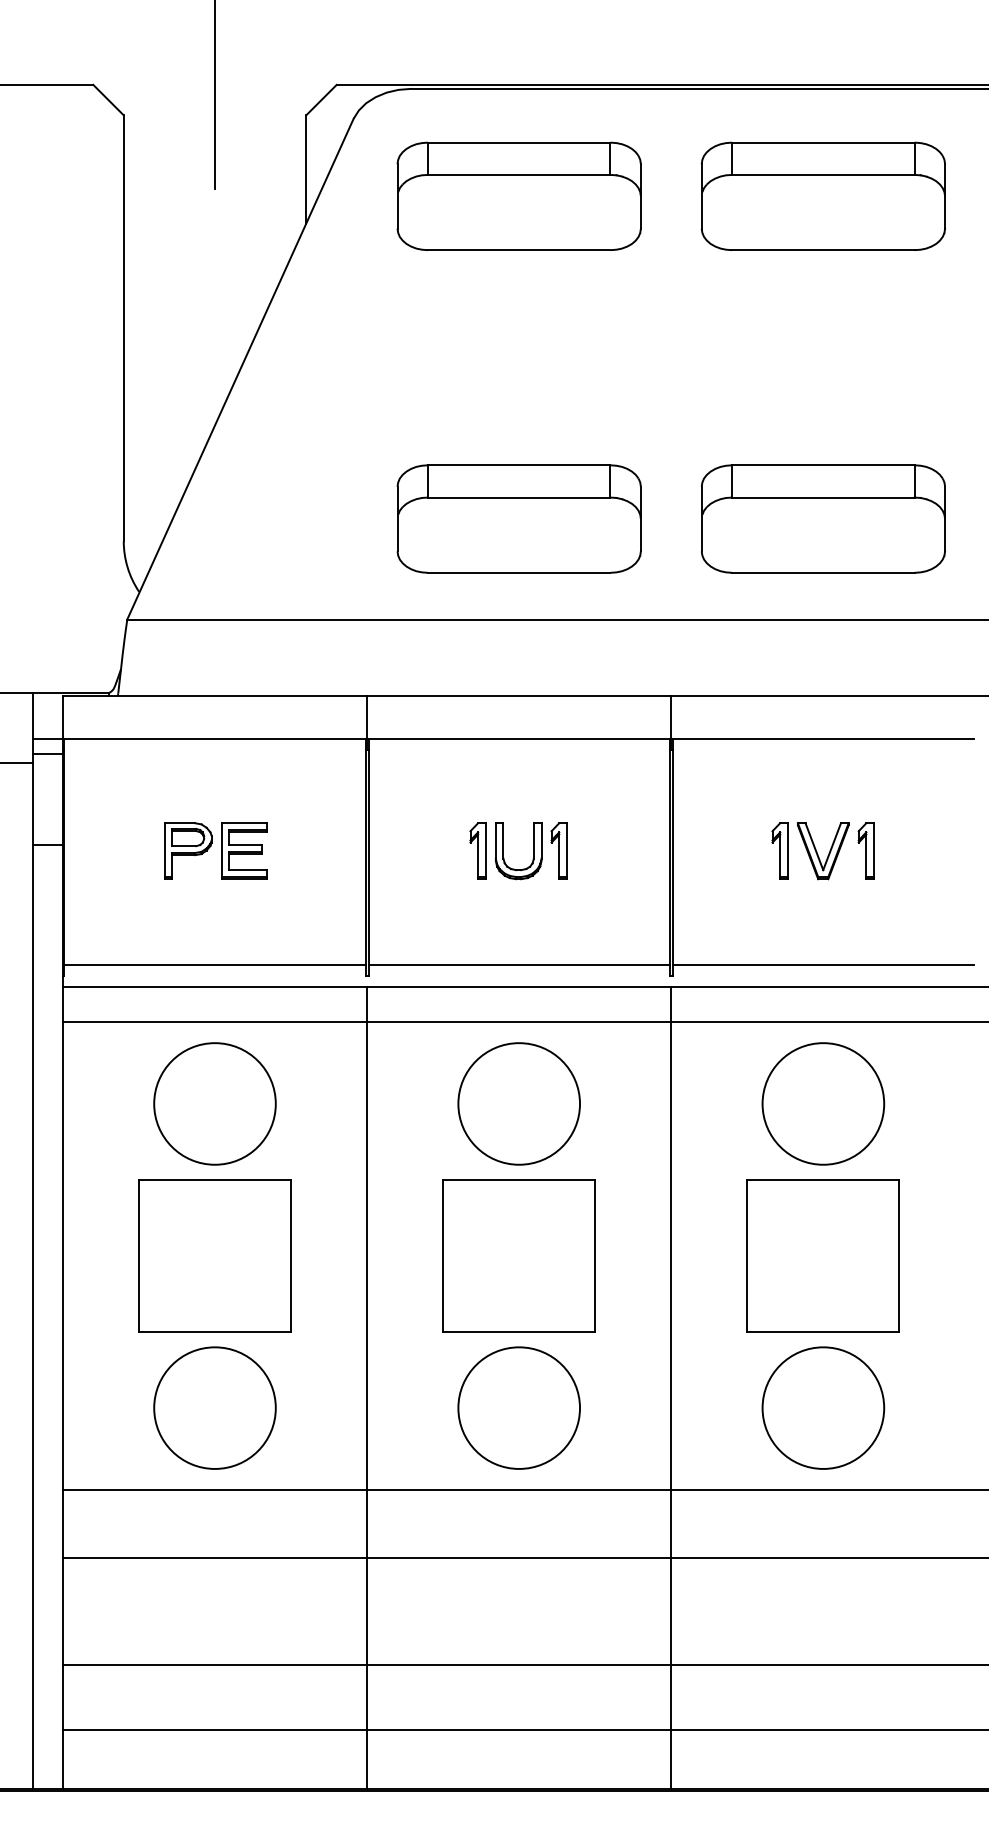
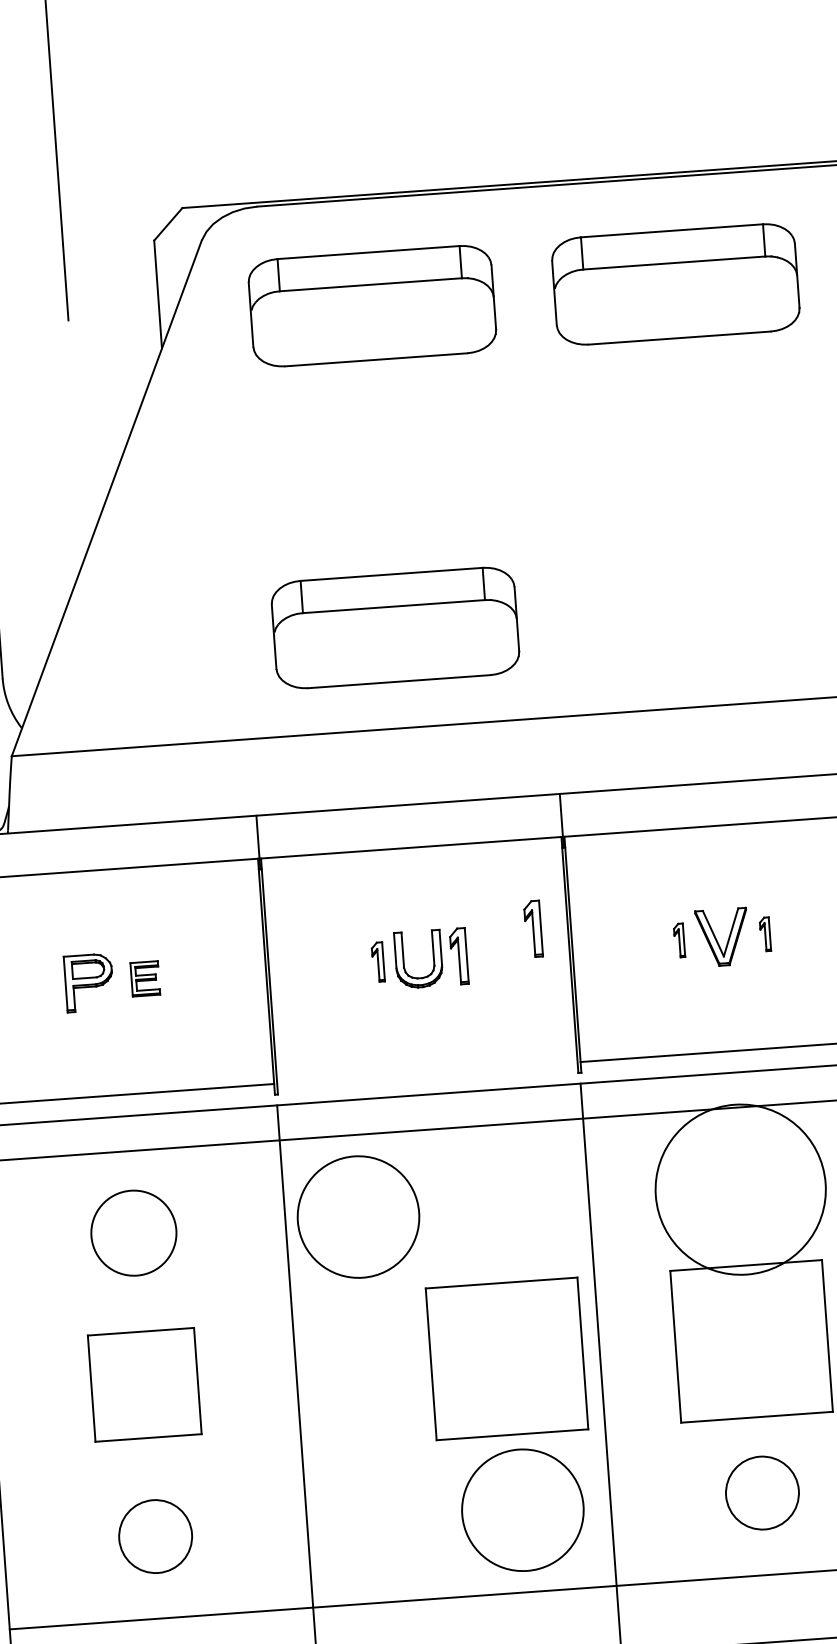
part: (822, 518) -> (697, 605), removed
part: (634, 828) -> (532, 928), added
part: (244, 850) -> (145, 978), size x0.6
part: (477, 850) -> (377, 961), size x0.7
part: (779, 850) -> (678, 940), size x0.6
part: (865, 850) -> (764, 933), size x0.6
line: (518, 965) -> (426, 1073), removed
circle: (214, 1103) -> (133, 1232), size x0.7
circle: (518, 1103) -> (357, 1216), moved
circle: (823, 1103) -> (740, 1189), size x1.4
part: (214, 1255) -> (144, 1384), size x0.7
part: (518, 1255) -> (506, 1358), moved
circle: (214, 1407) -> (155, 1535), size x0.6
circle: (518, 1407) -> (522, 1509), moved
circle: (823, 1407) -> (762, 1492), size x0.6

